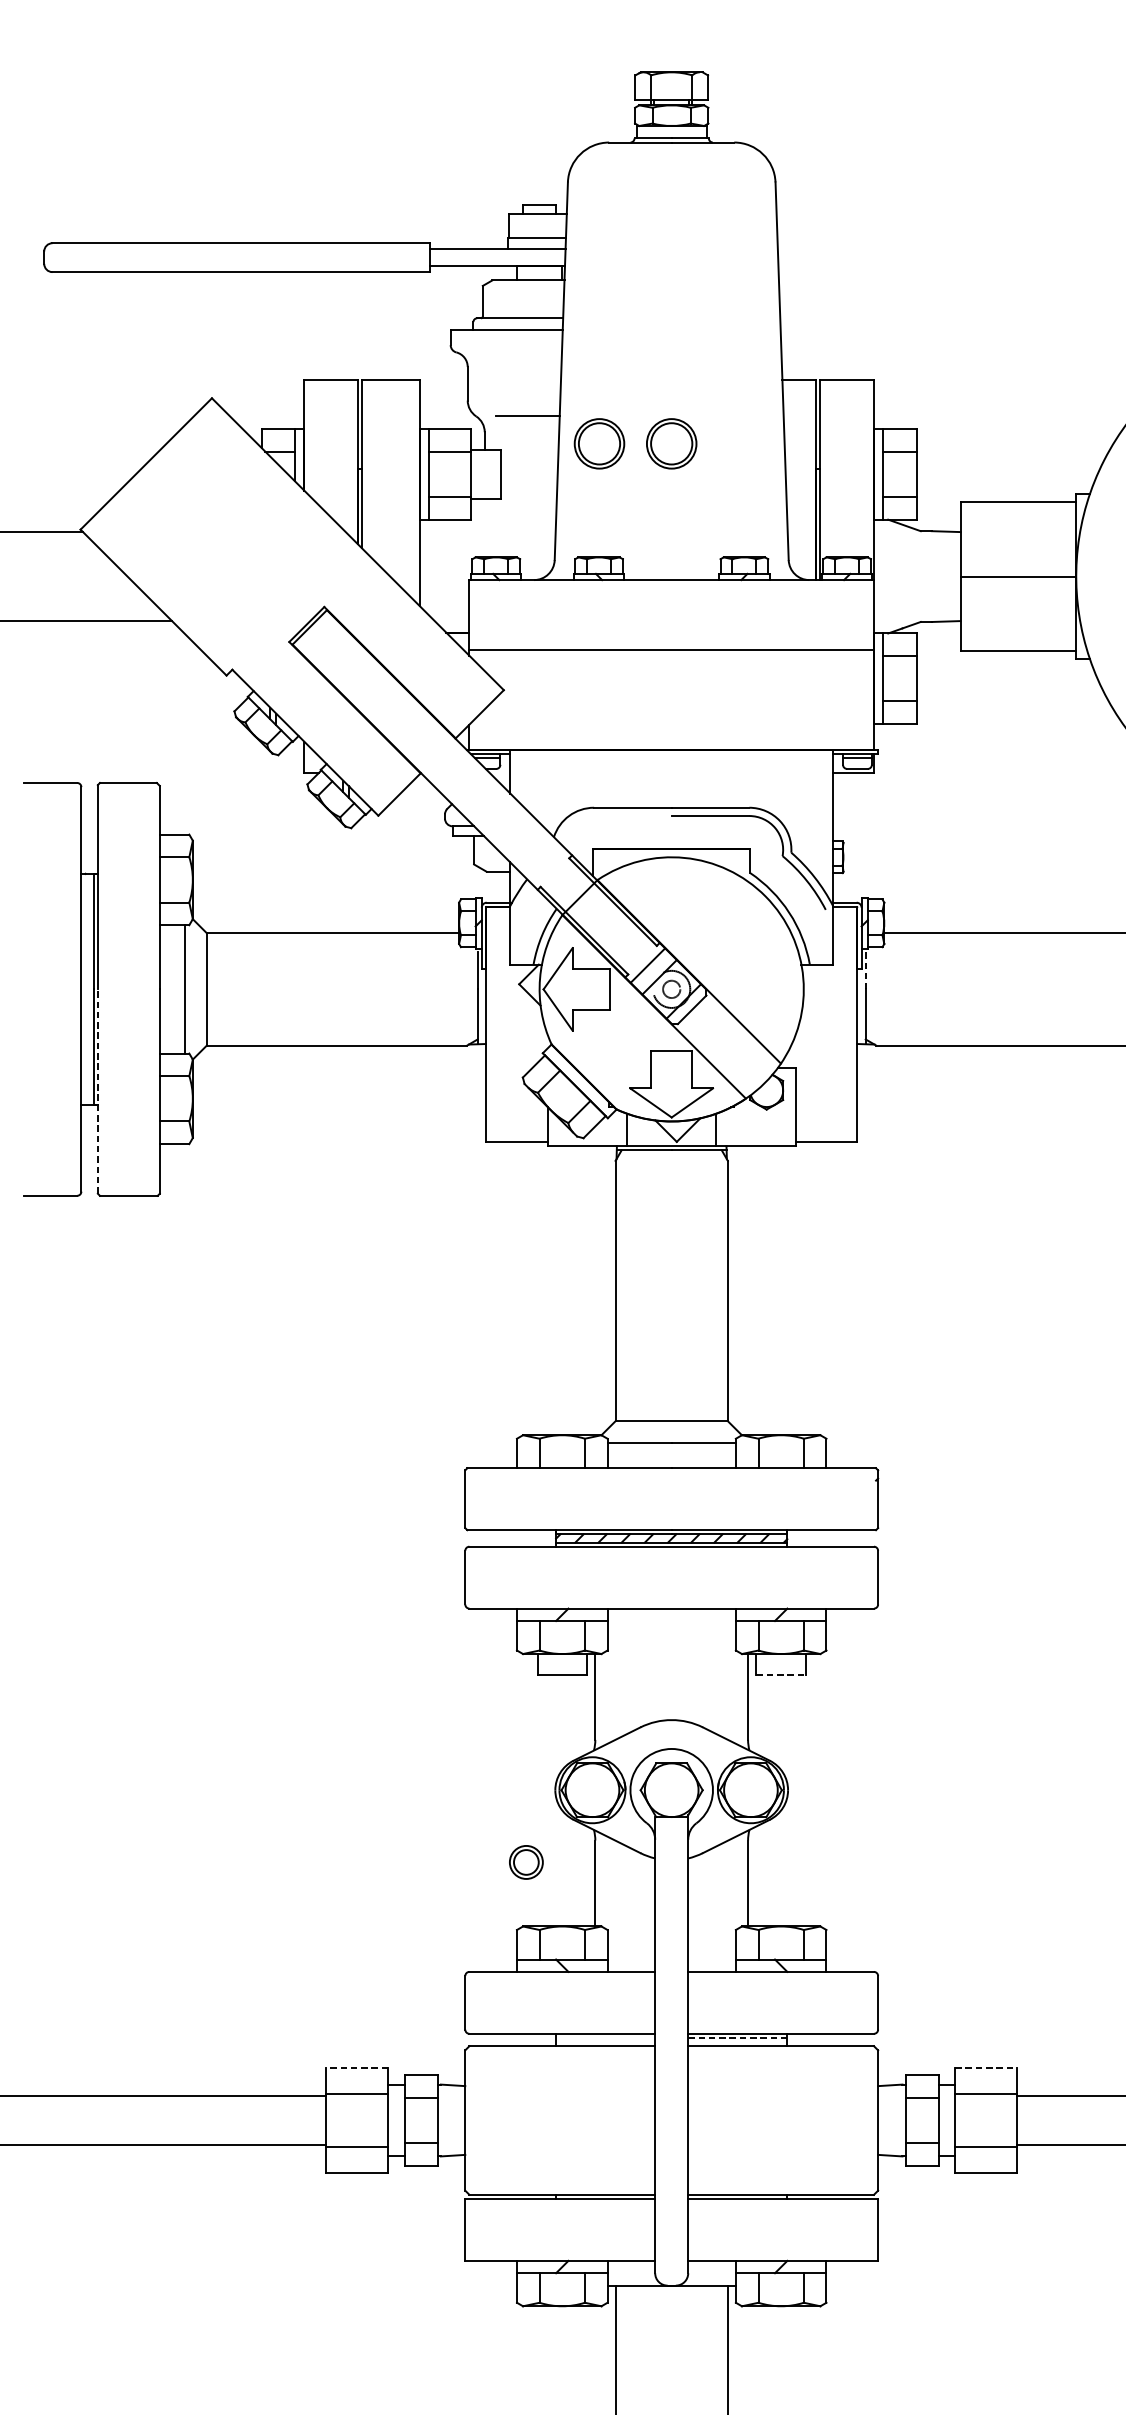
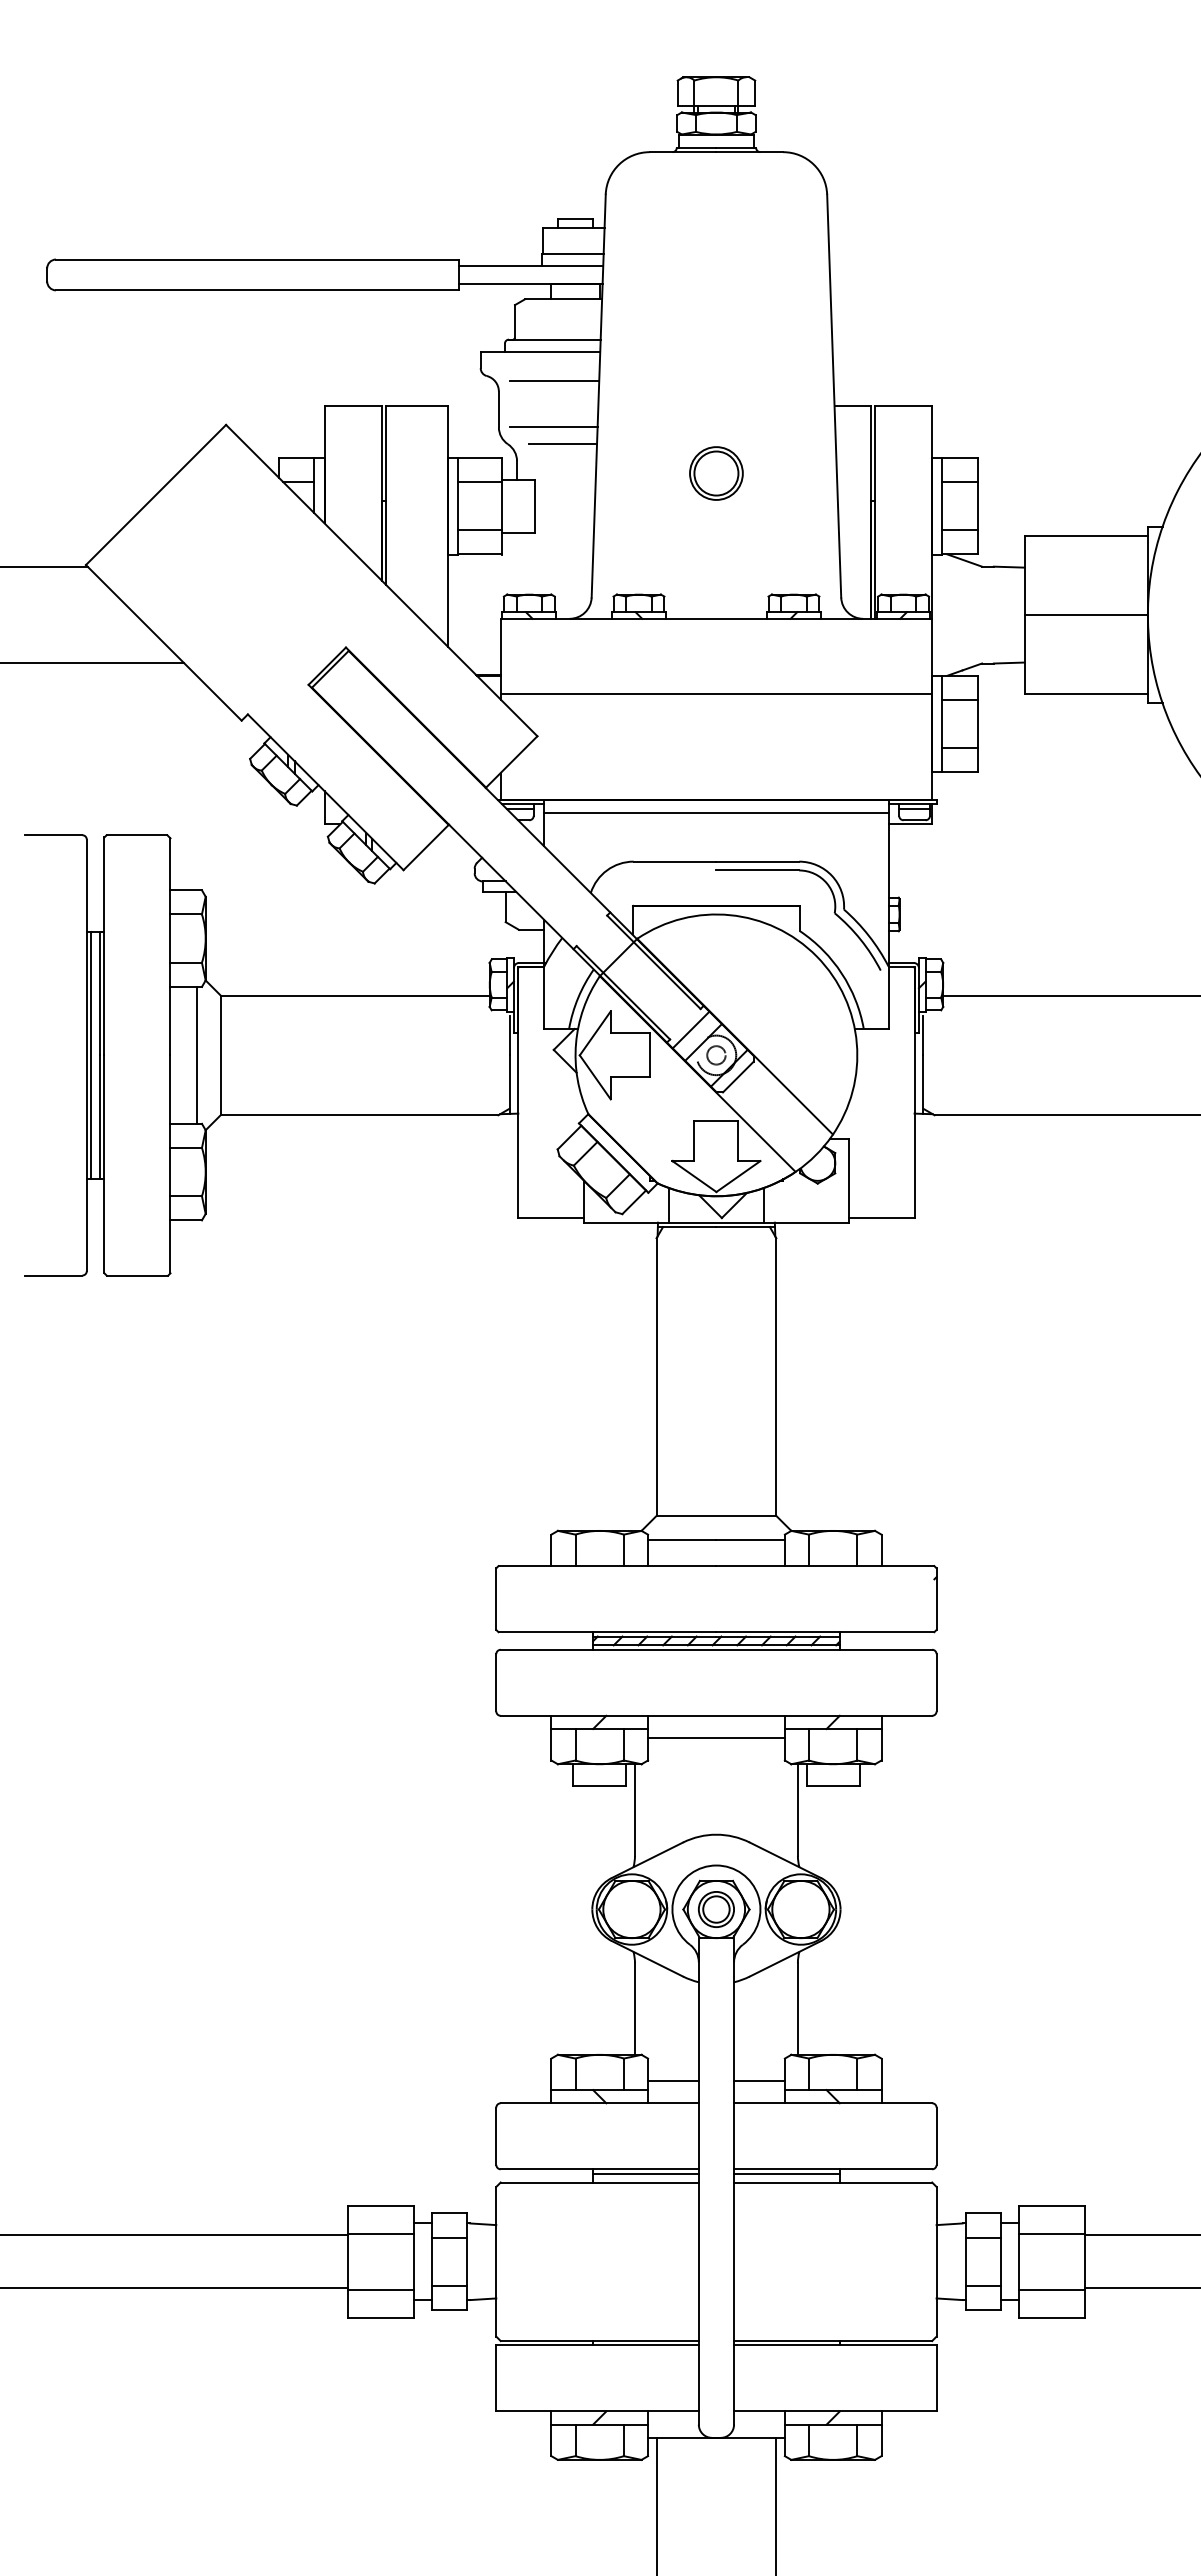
line: (519, 357) -> (554, 381), added
line: (518, 400) -> (553, 427), added
part: (599, 443) -> (639, 473), removed
line: (671, 762) -> (716, 813), added
line: (865, 970) -> (923, 1035), dashed -> solid
line: (85, 989) -> (91, 1055), added
line: (97, 1091) -> (104, 1164), dashed -> solid
line: (671, 1628) -> (716, 1737), added
line: (781, 1674) -> (833, 1786), dashed -> solid
part: (526, 1862) -> (716, 1909), moved
line: (631, 1951) -> (673, 2081), added
line: (712, 1951) -> (759, 2081), added
line: (605, 2037) -> (645, 2173), added
line: (737, 2037) -> (786, 2173), dashed -> solid
line: (356, 2067) -> (380, 2205), dashed -> solid
line: (986, 2067) -> (1052, 2205), dashed -> solid

